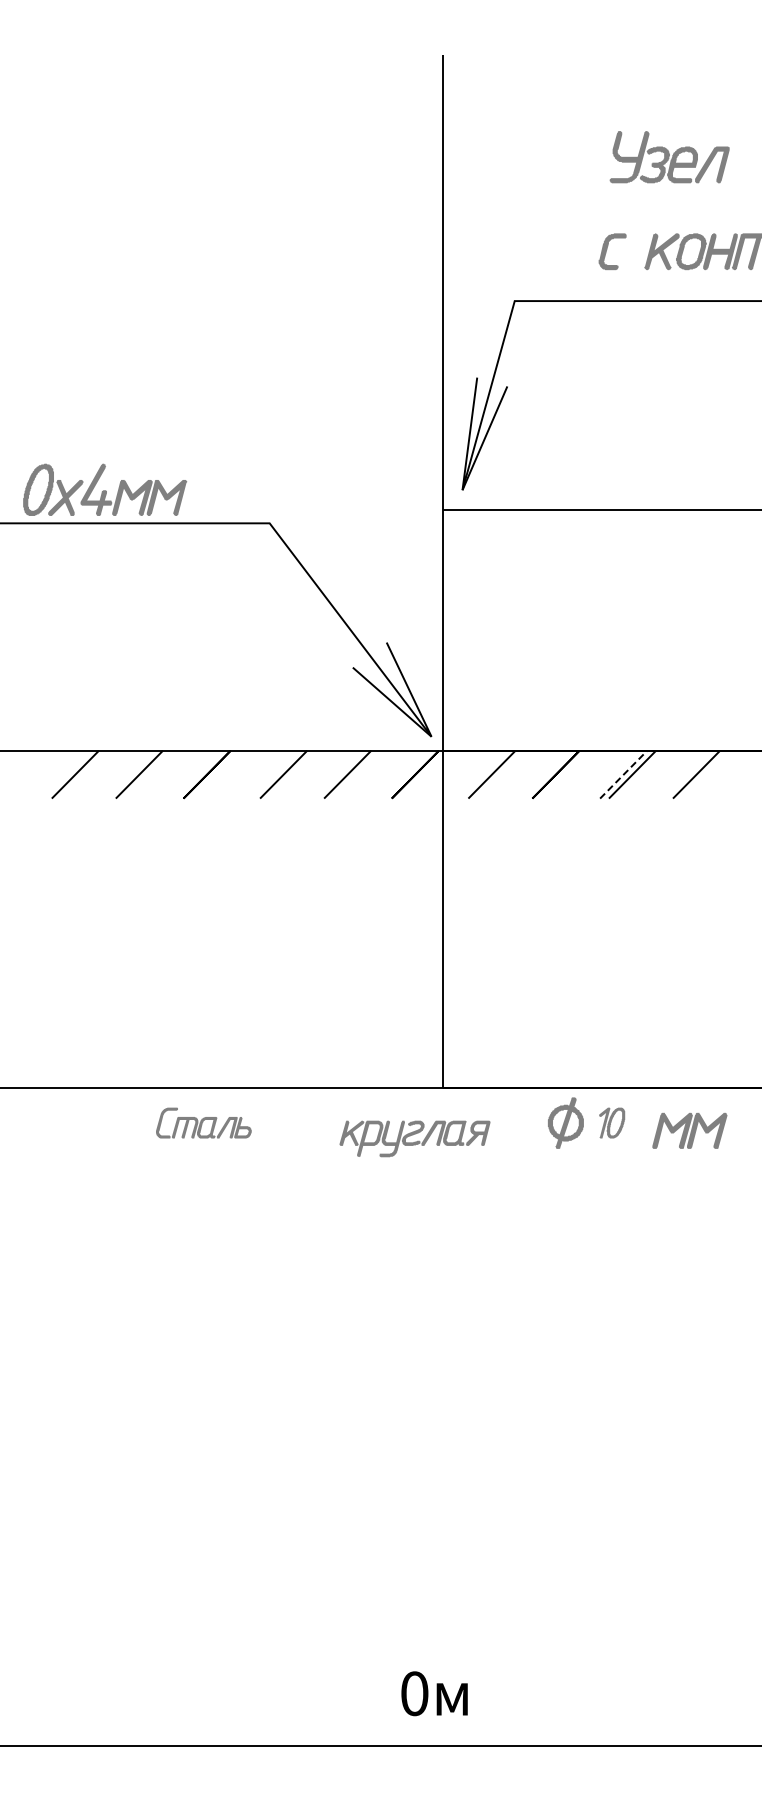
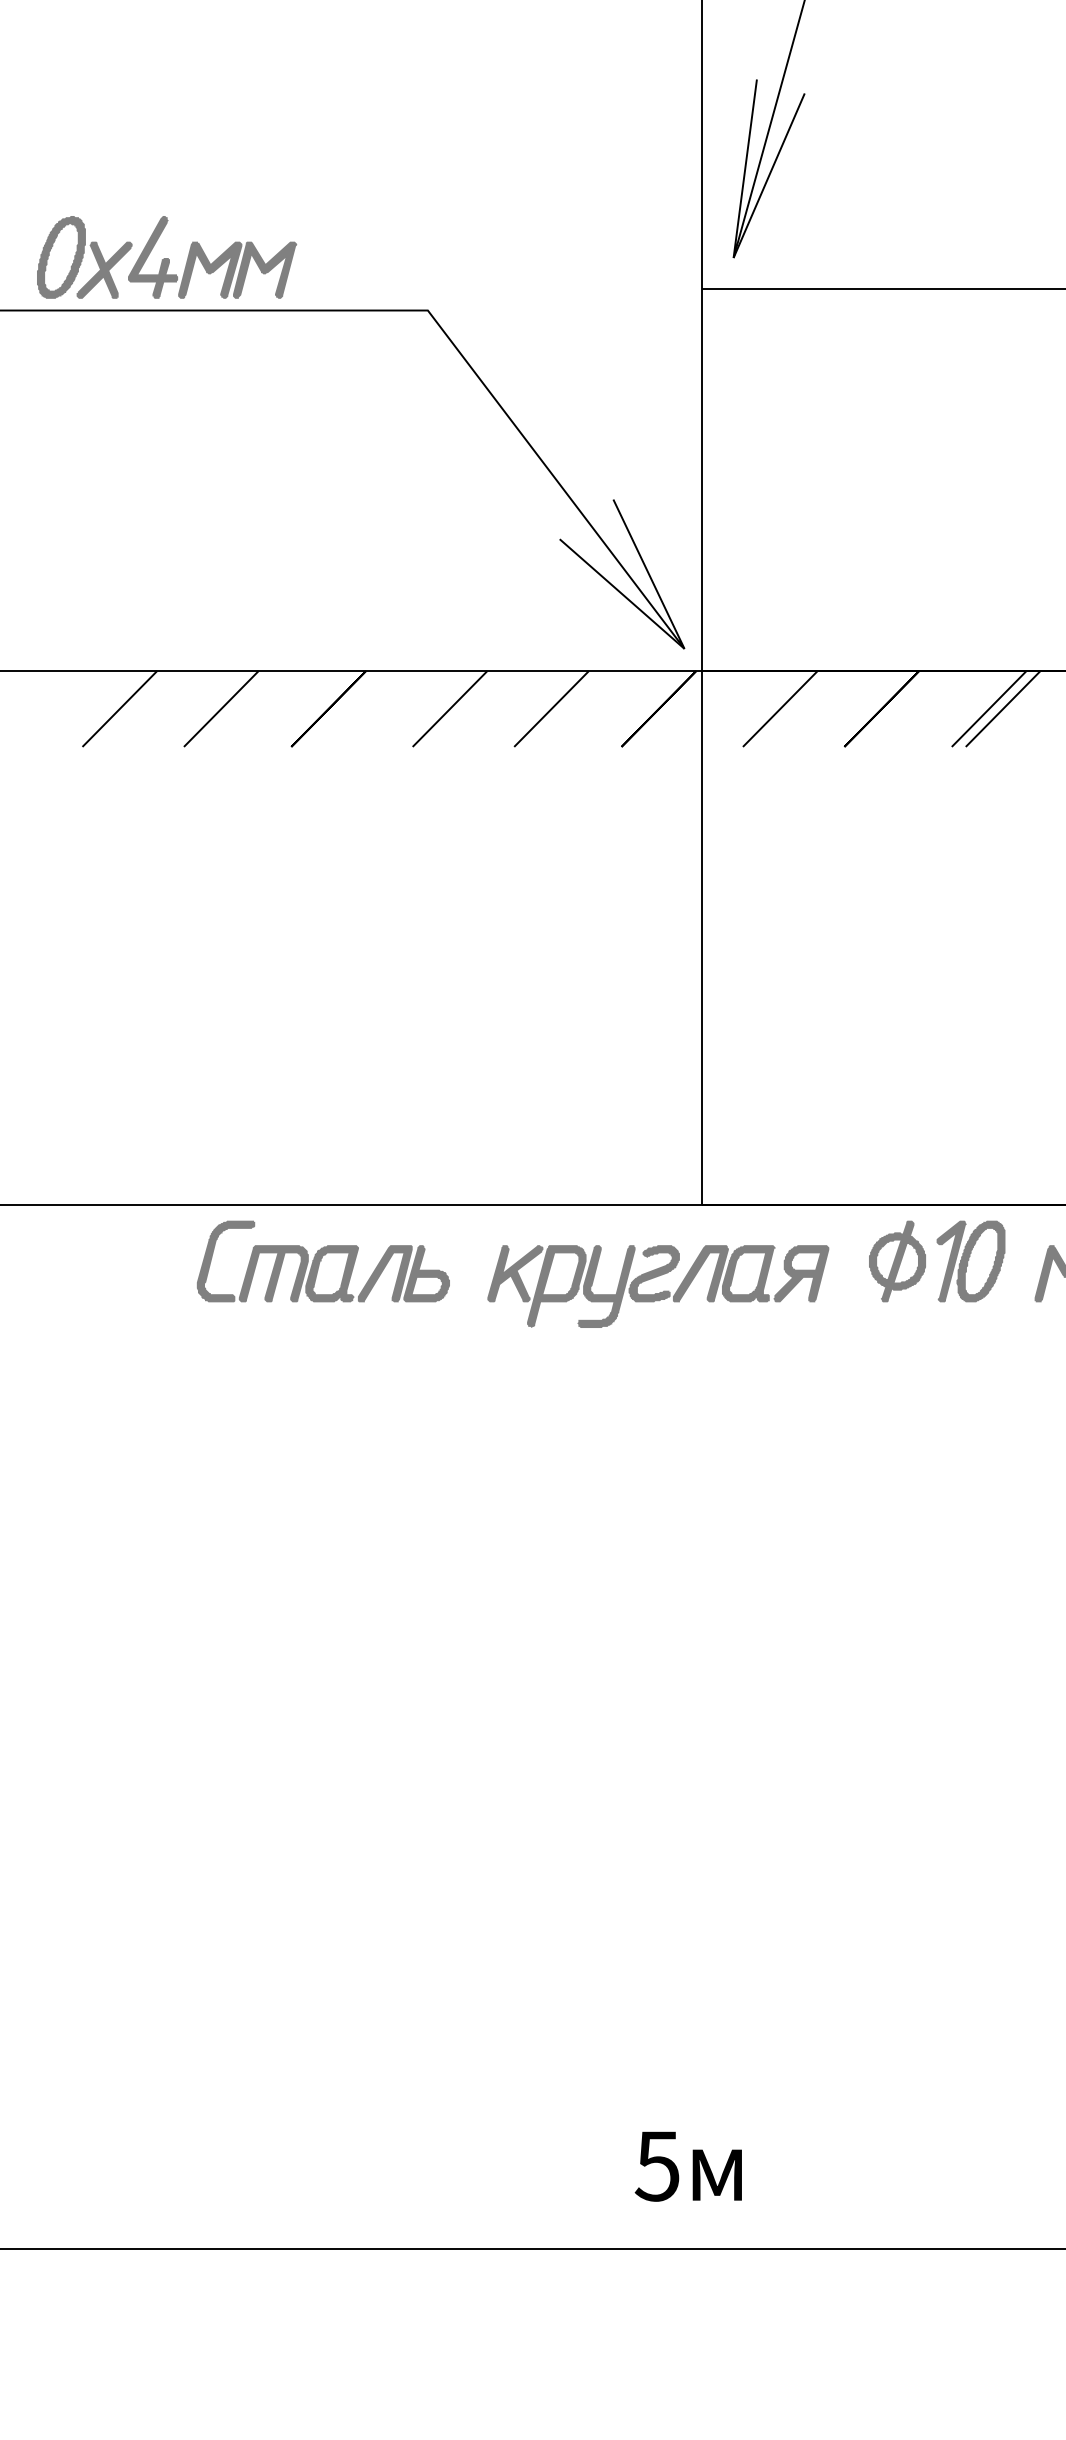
line: (623, 774) -> (988, 708), dashed -> solid
part: (203, 1122) -> (322, 1260), size x1.67
part: (611, 1122) -> (969, 1260), size x1.67
part: (414, 1138) -> (657, 1285), size x1.43
text: (414, 1693) -> (657, 2165), 0 -> 5

